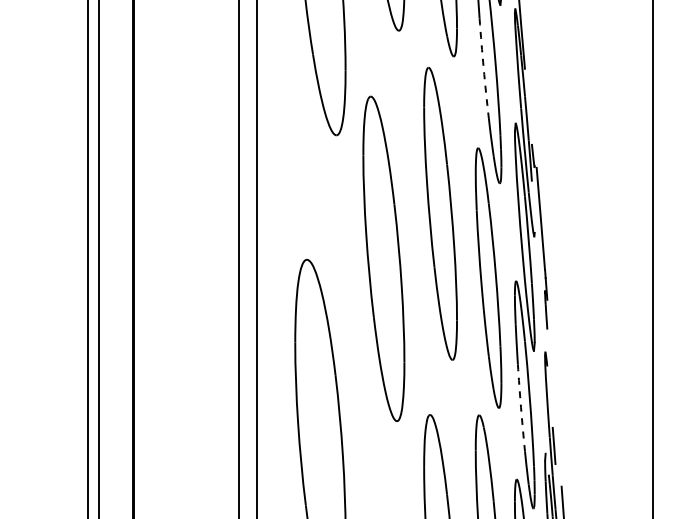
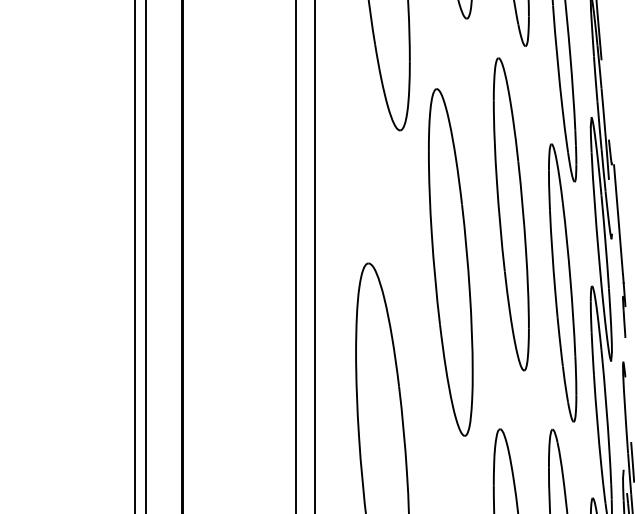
arc: (483, 68) -> (557, 59), dashed -> solid
arc: (521, 407) -> (597, 421), dashed -> solid

